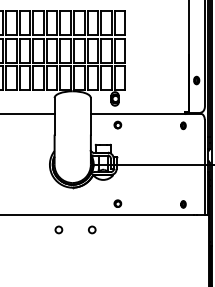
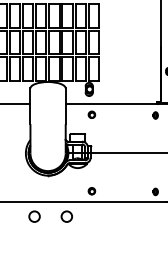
circle: (58, 229) -> (34, 216), size x1.6
circle: (92, 229) -> (67, 216), size x1.6

